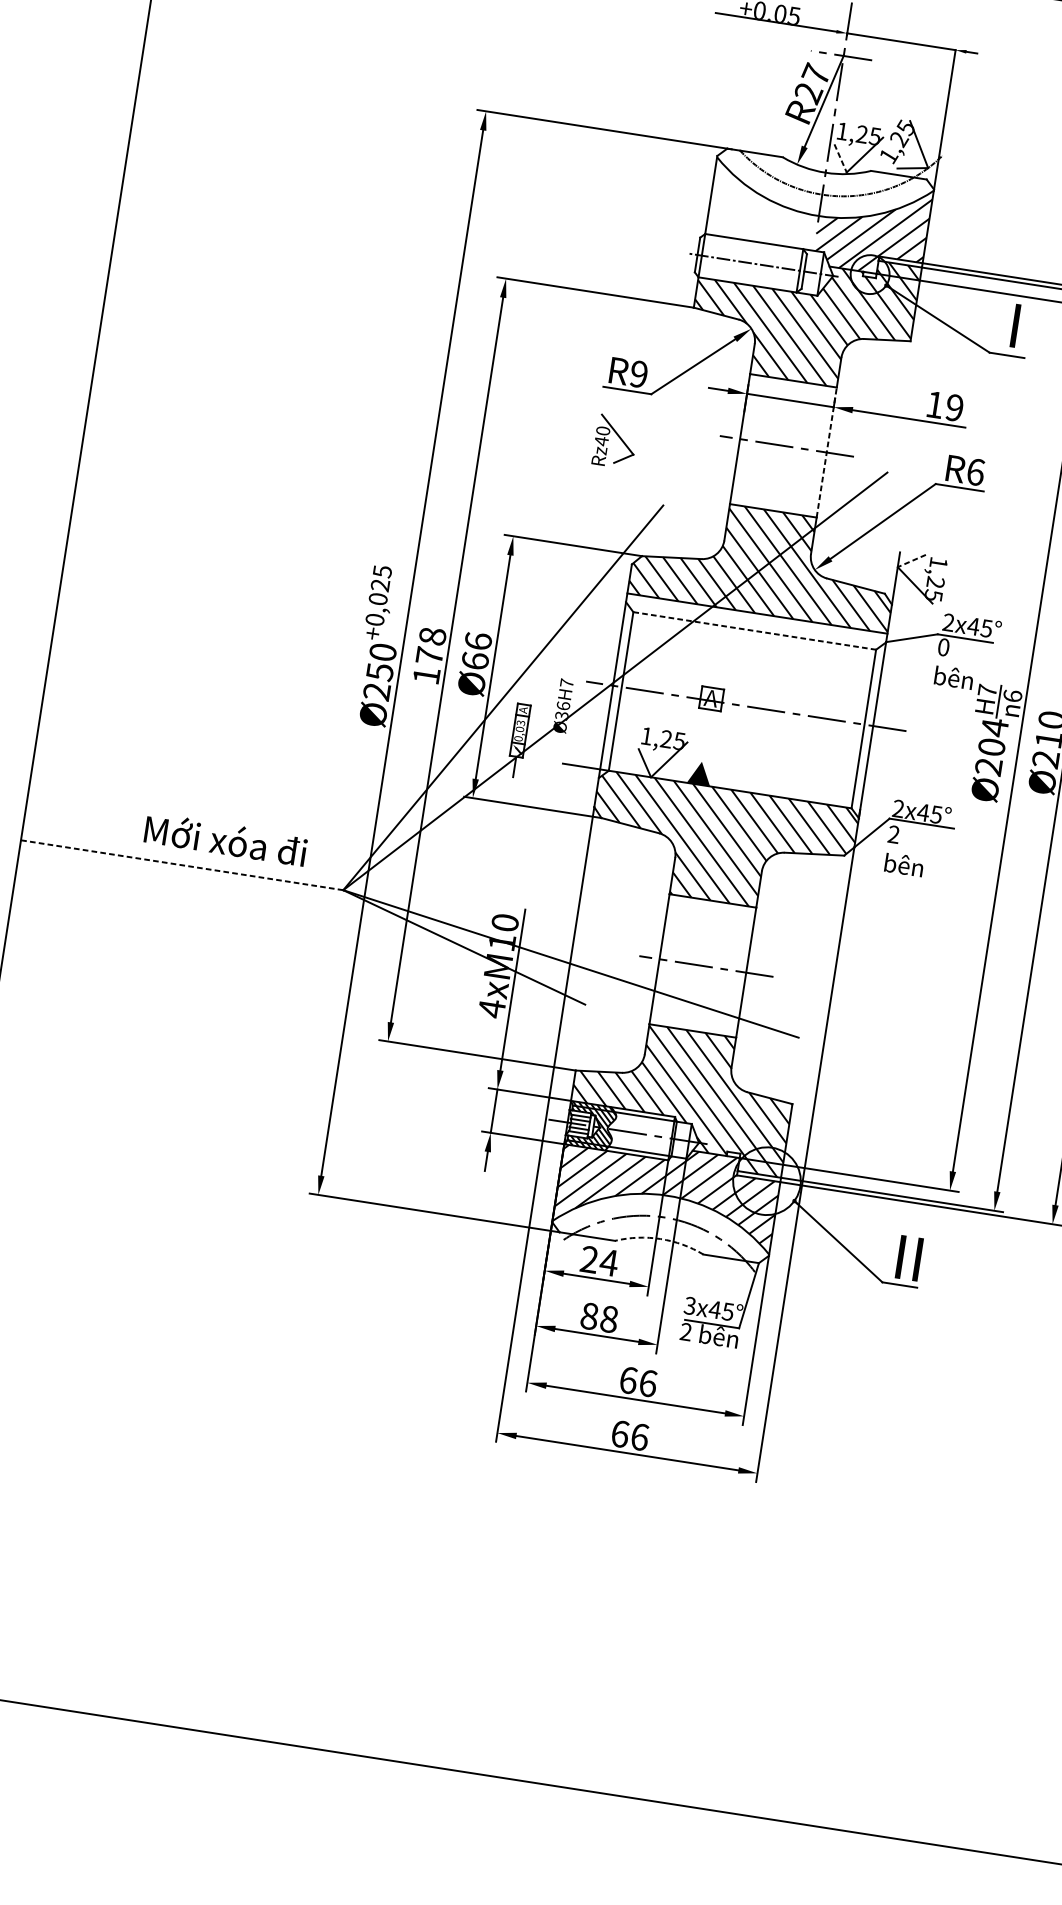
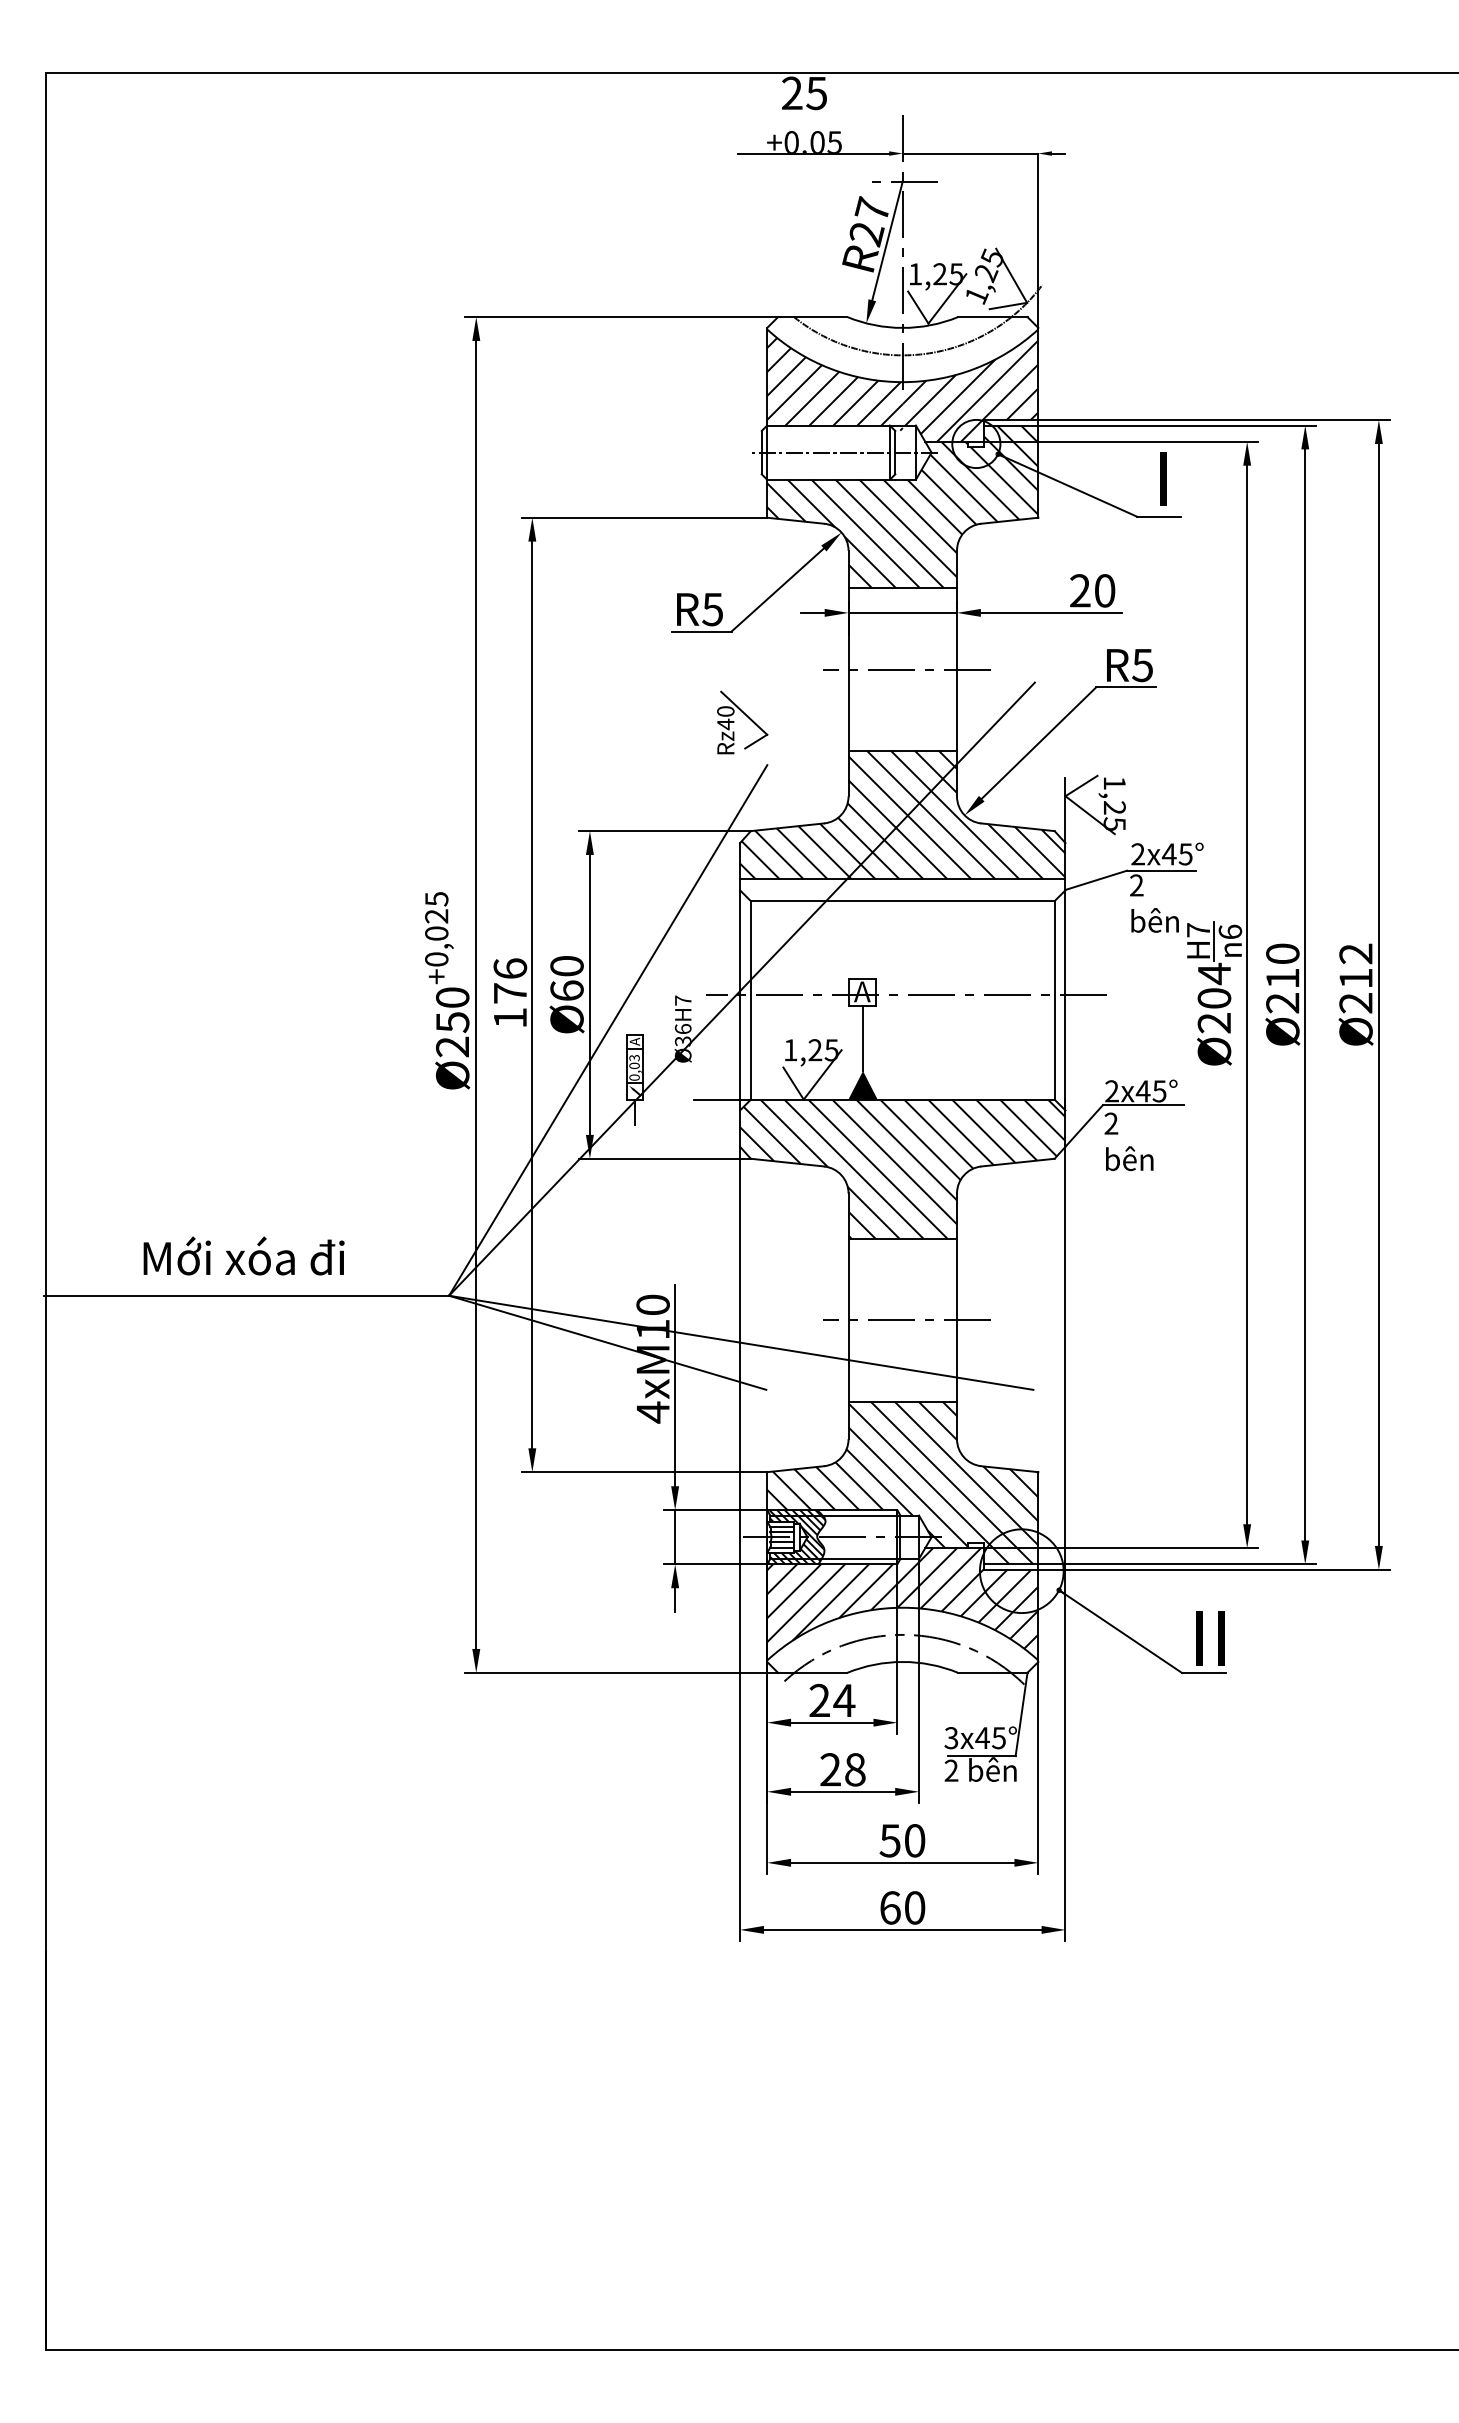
line: (840, 158) -> (918, 307), dashed -> solid
hatch: (764, 209) -> (834, 384), added
text: (638, 374) -> (712, 609), R9 -> R5
text: (944, 406) -> (1092, 590), 19 -> 20
part: (619, 438) -> (747, 717), moved
line: (827, 452) -> (957, 669), dashed -> solid
text: (975, 472) -> (1142, 665), R6 -> R5
line: (911, 561) -> (1081, 786), dashed -> solid
line: (754, 631) -> (902, 901), dashed -> solid
text: (432, 636) -> (510, 968), 178 -> 176
text: (478, 640) -> (566, 965), Ø66 -> Ø60
text: (943, 647) -> (1136, 885), 0 -> 2
line: (706, 735) -> (863, 1038), added
text: (225, 839) -> (243, 1255), moved
line: (181, 864) -> (246, 1295), dashed -> solid
arc: (660, 1238) -> (902, 1661), dashed -> solid
text: (589, 1316) -> (830, 1769), 88 -> 28
text: (638, 1381) -> (902, 1840), 66 -> 50
text: (640, 1436) -> (915, 1907), 66 -> 60

